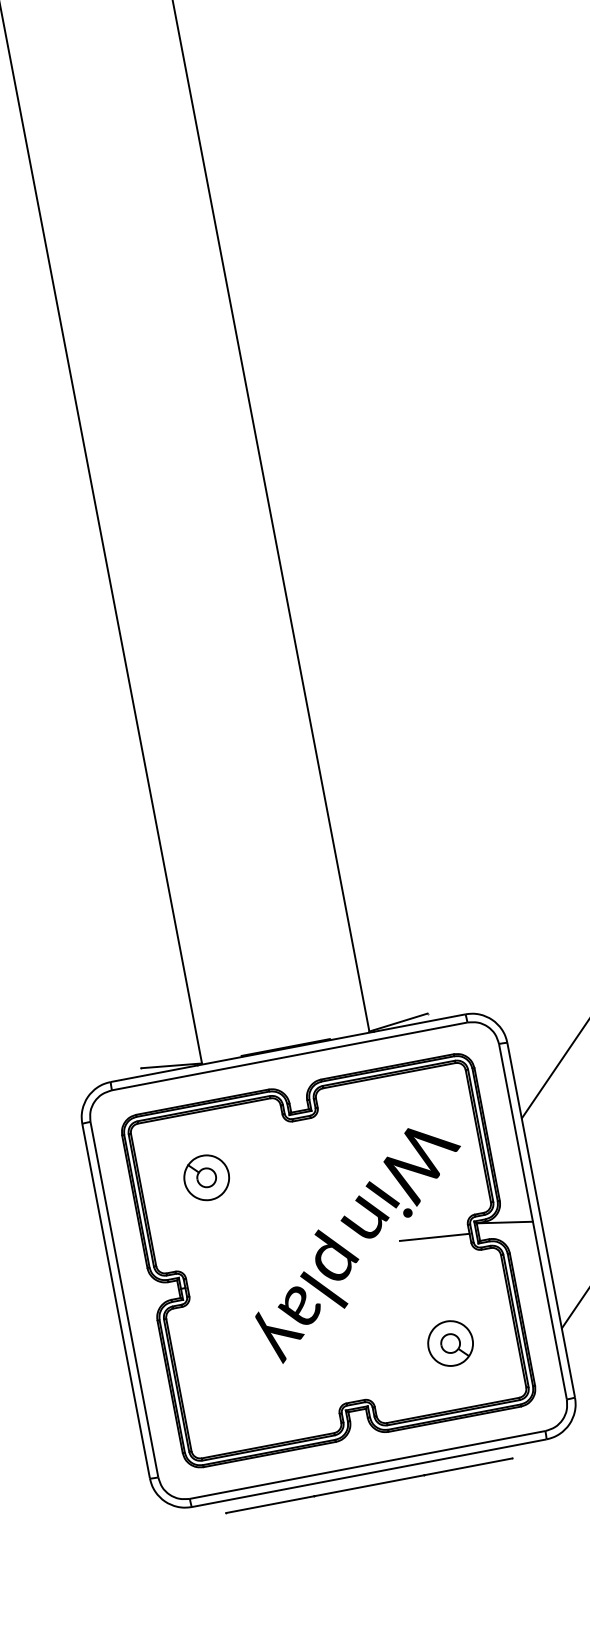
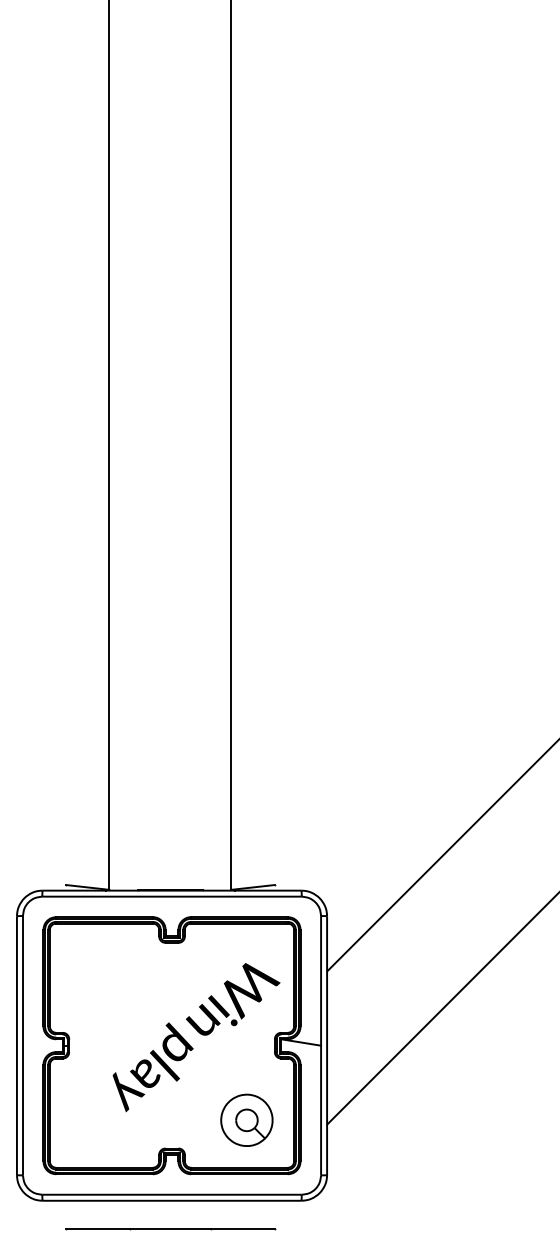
part: (206, 1177) -> (97, 970), removed
line: (434, 1237) -> (249, 1043), removed
part: (450, 1343) -> (246, 1120), size x1.6
line: (369, 1486) -> (170, 1229), moved

